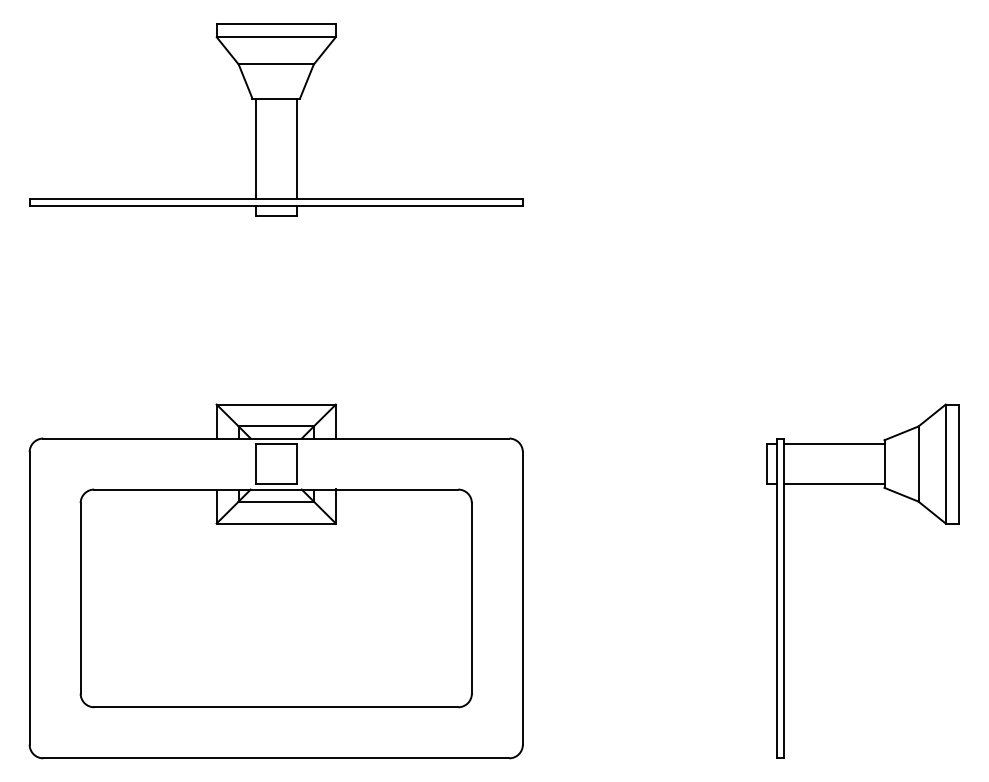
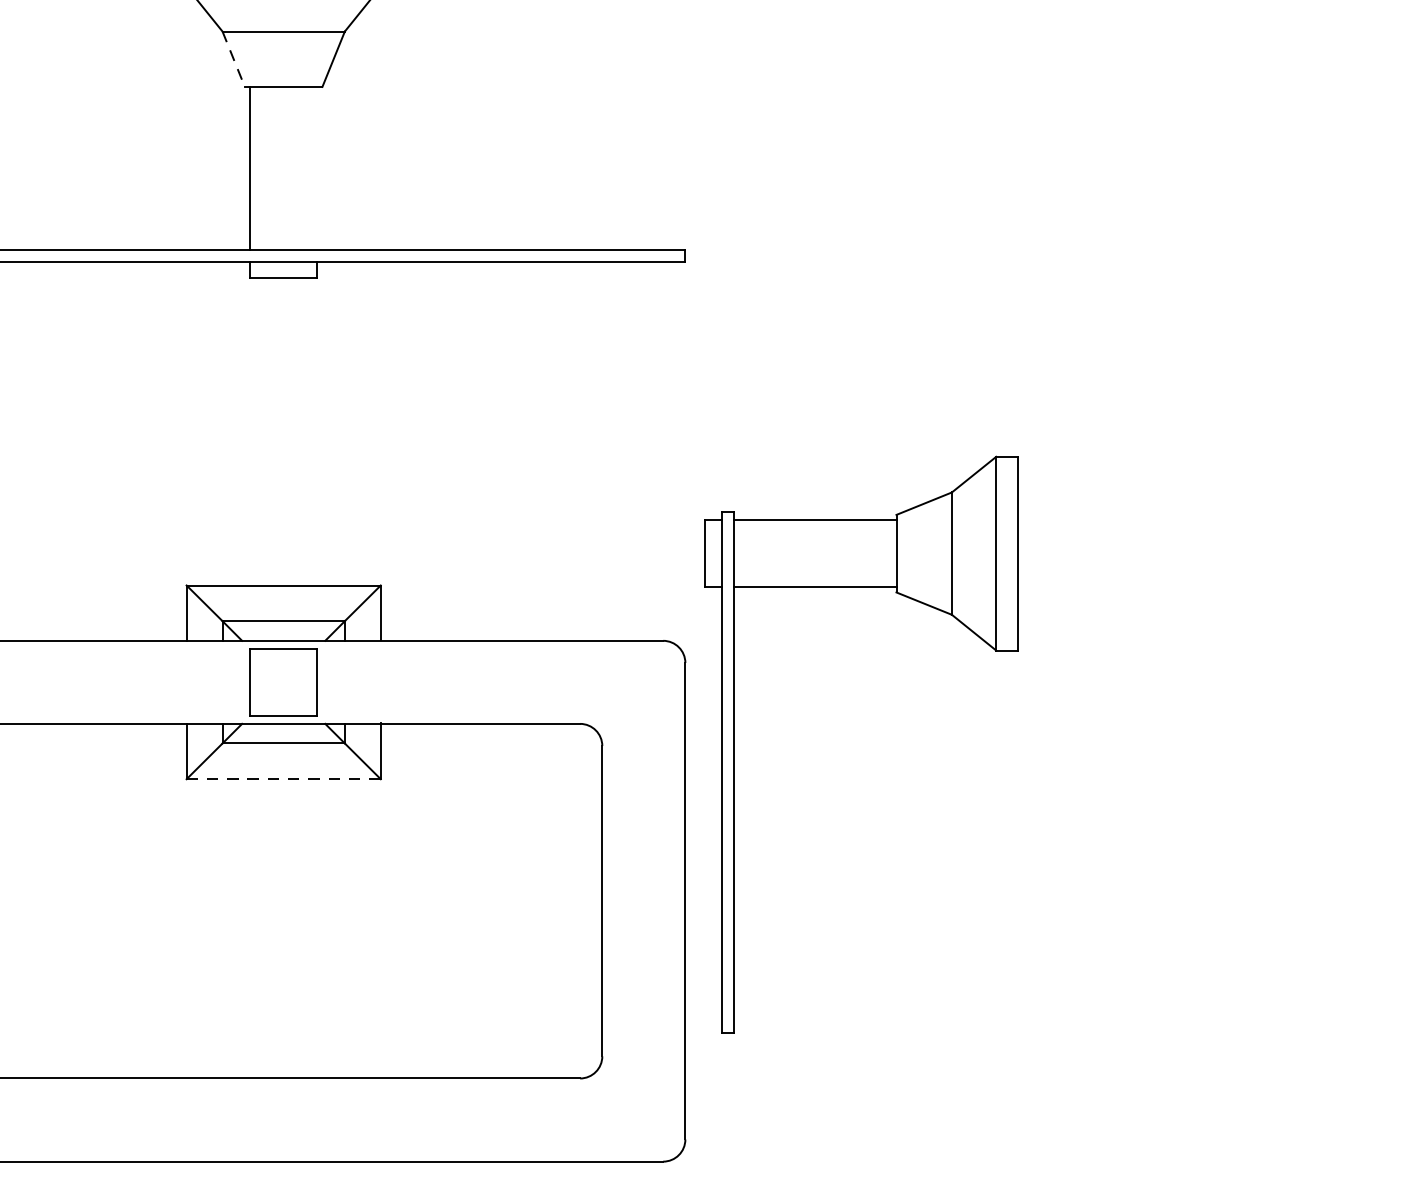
line: (245, 81) -> (233, 59), solid -> dashed
line: (296, 148) -> (316, 168), removed
line: (276, 523) -> (284, 779), solid -> dashed
part: (784, 580) -> (733, 743), moved

